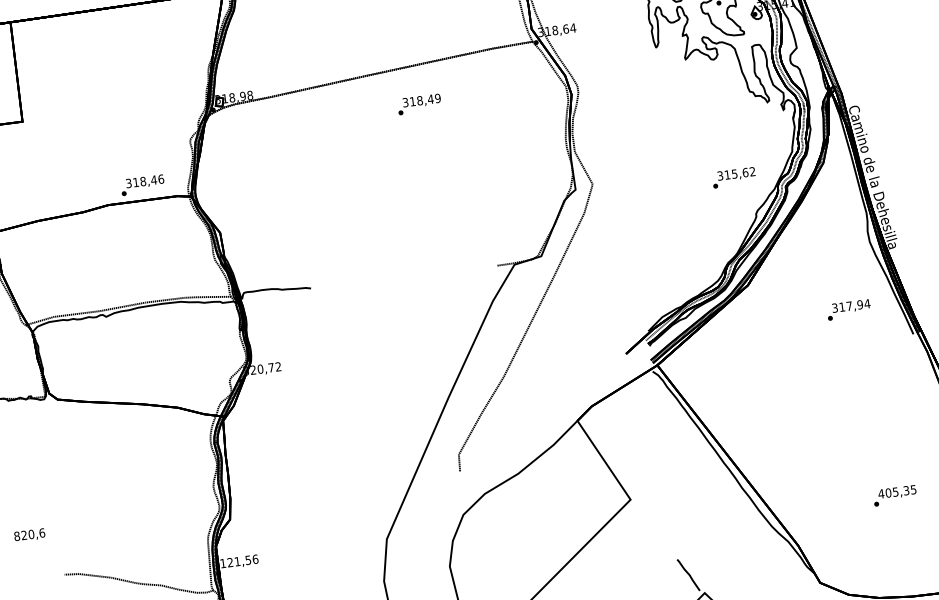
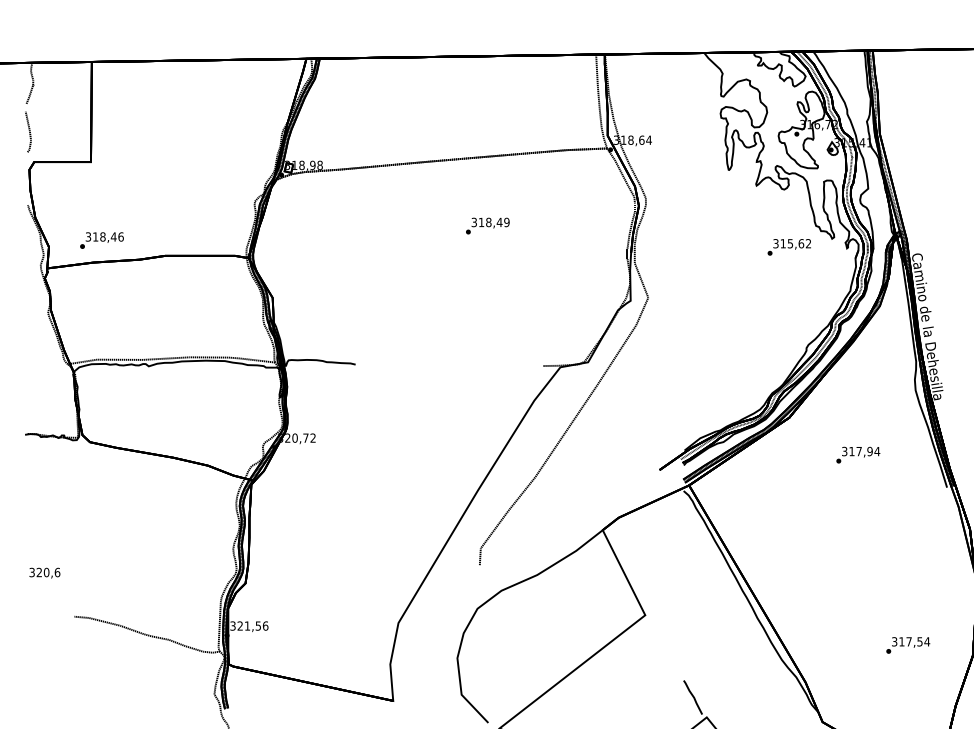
text: (419, 103) -> (487, 225), moved
text: (733, 178) -> (788, 247), moved
text: (142, 185) -> (101, 240), moved
text: (849, 309) -> (858, 454), moved
text: (896, 491) -> (910, 641), 405,35 -> 317,54
text: (16, 536) -> (31, 572), 820,6 -> 320,6
text: (222, 563) -> (232, 625), 121,56 -> 321,56

